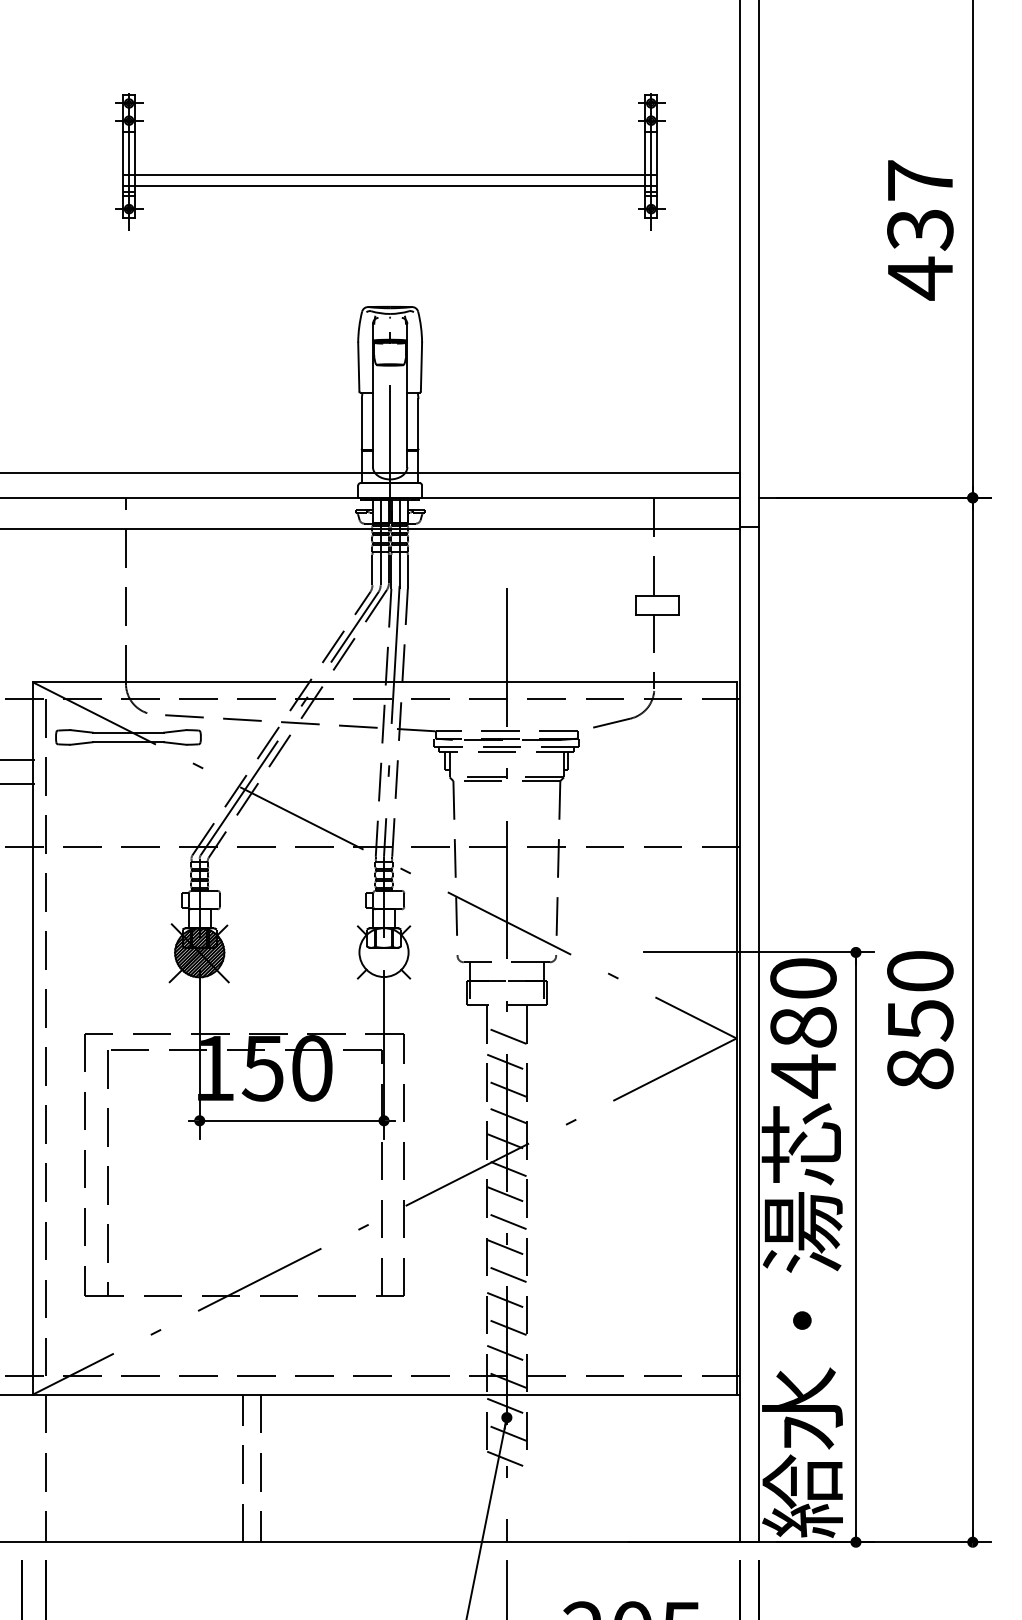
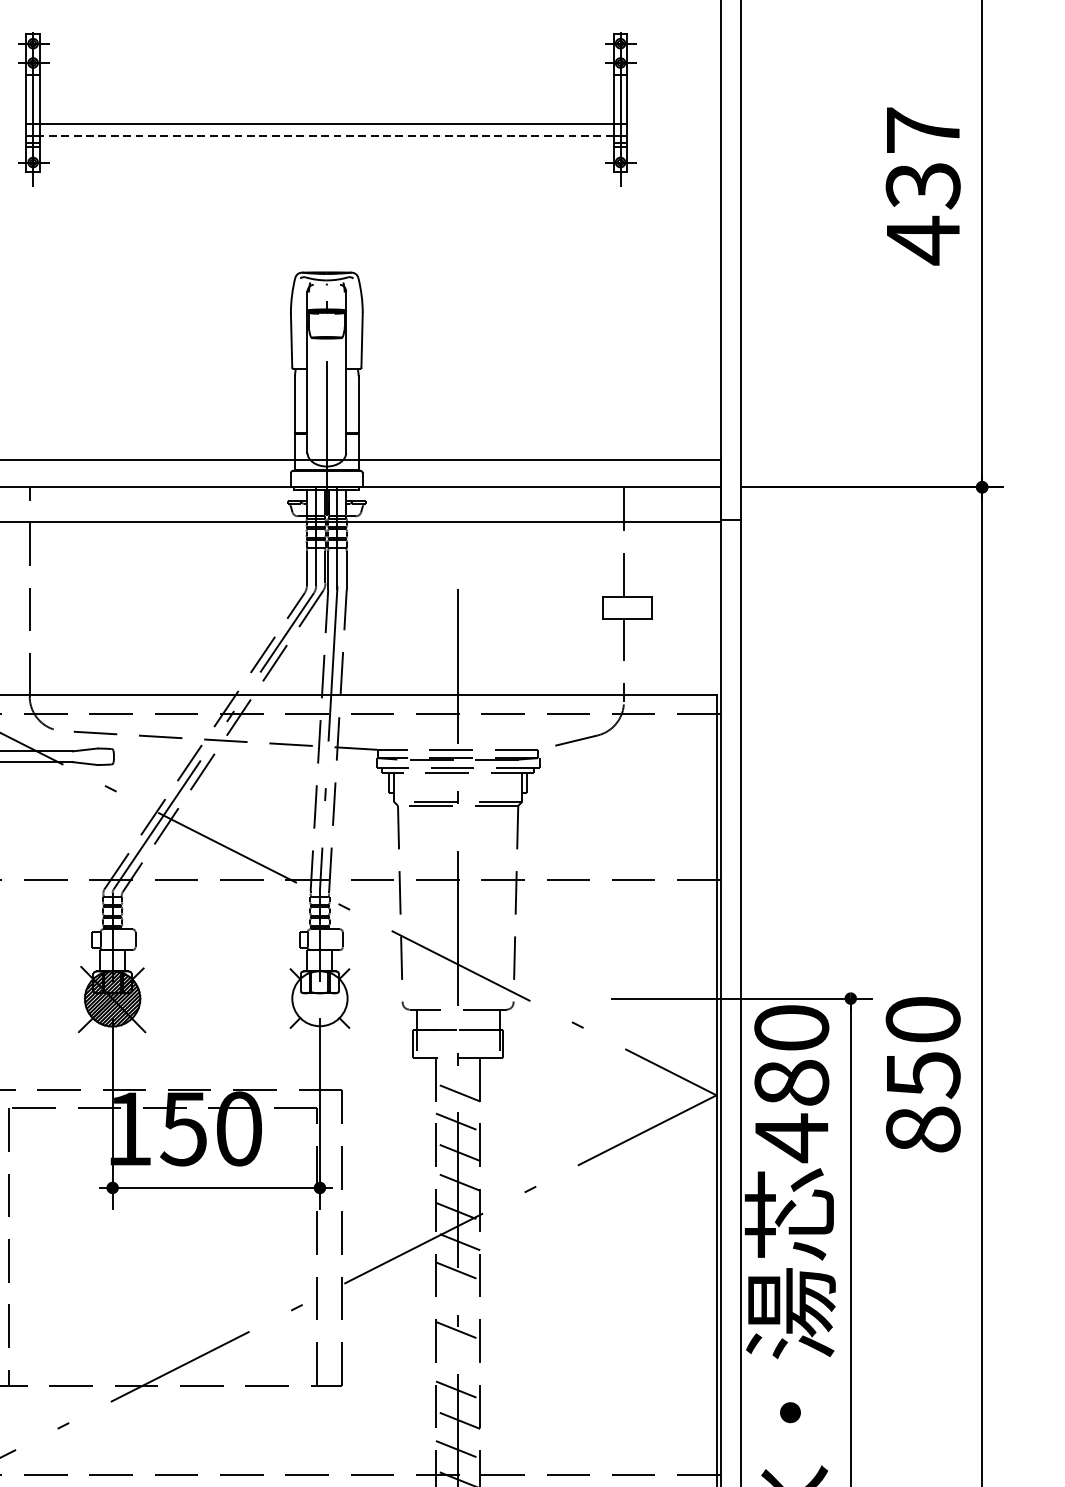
line: (390, 185) -> (327, 135), solid -> dashed
line: (506, 1221) -> (457, 1301), removed
line: (506, 1274) -> (457, 1360), removed

